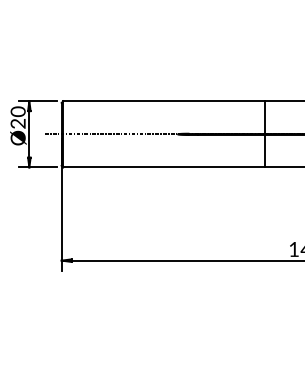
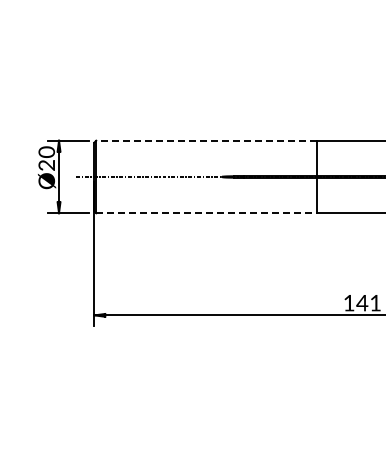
line: (163, 101) -> (206, 140), solid -> dashed
line: (164, 167) -> (207, 213), solid -> dashed

